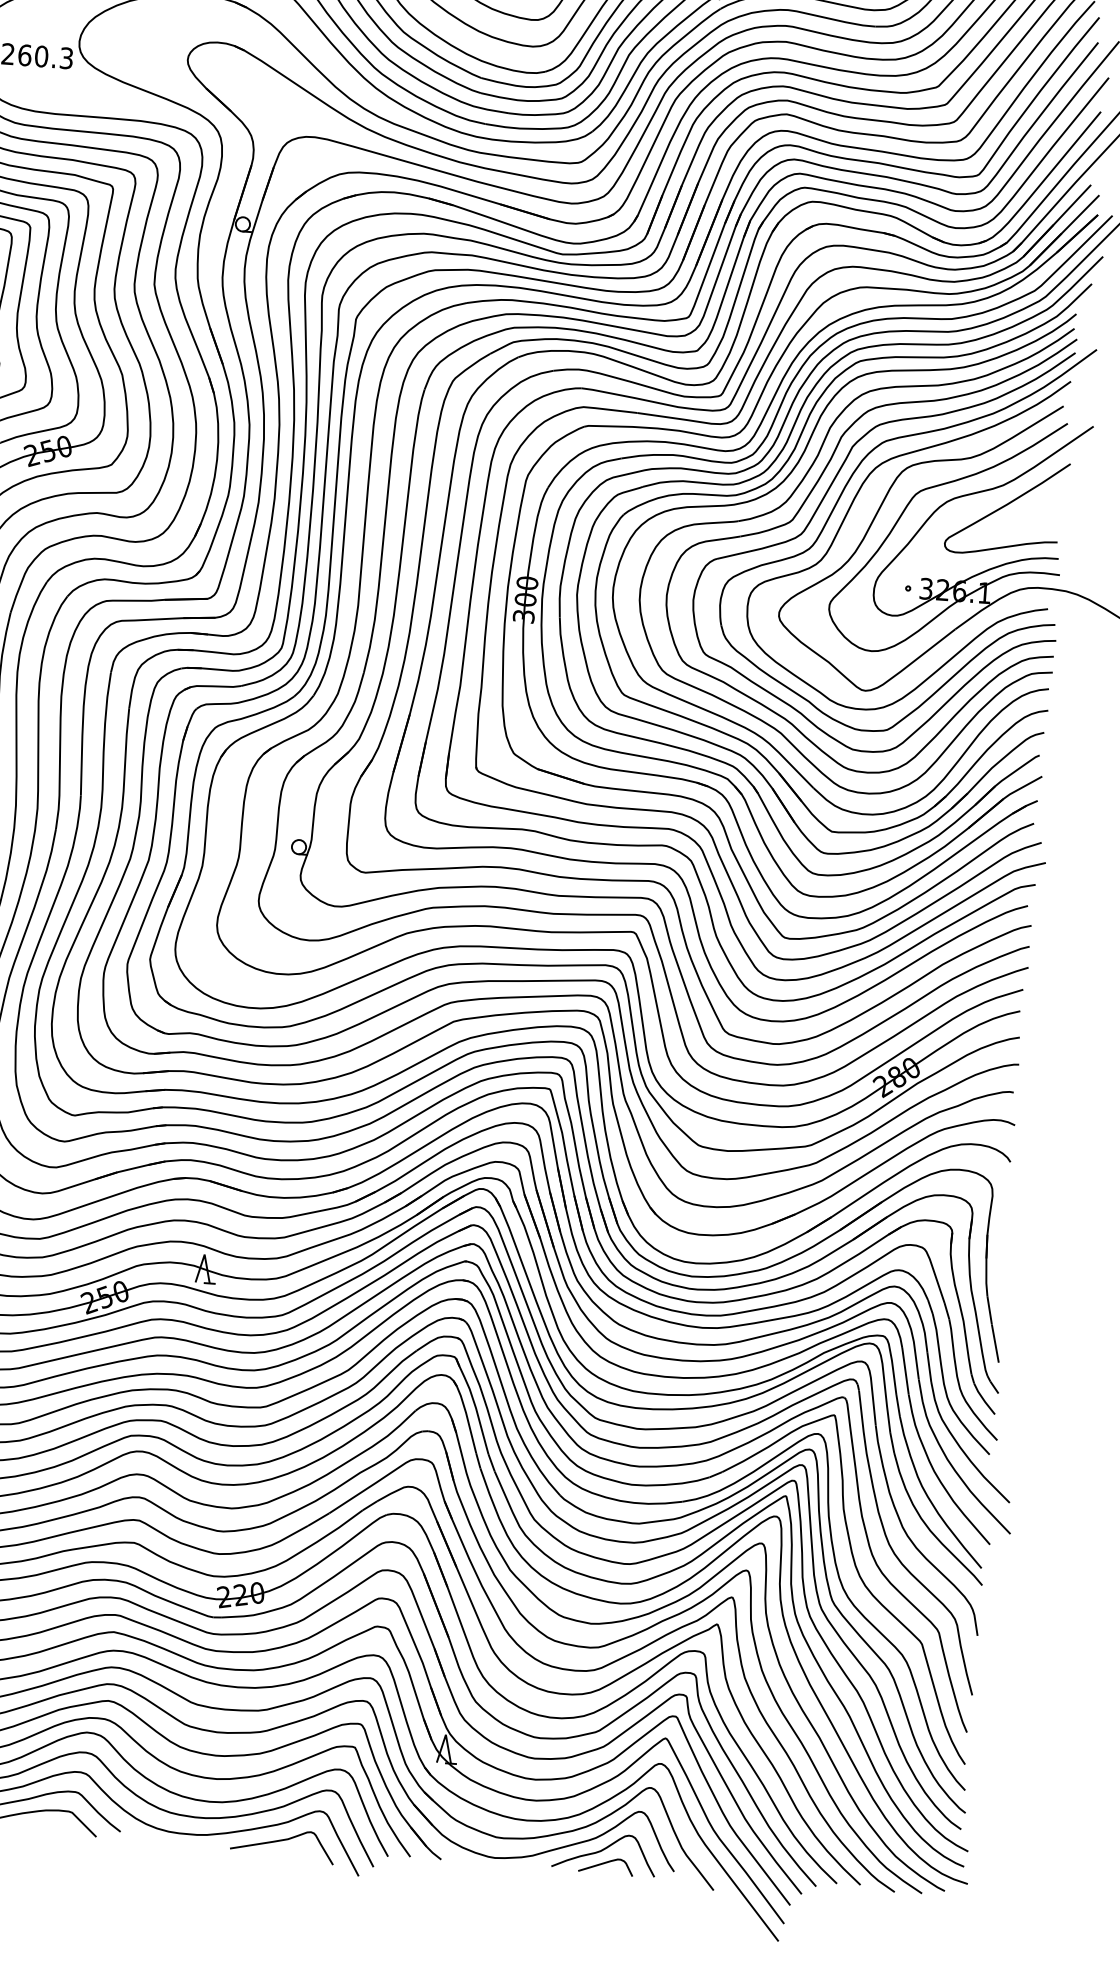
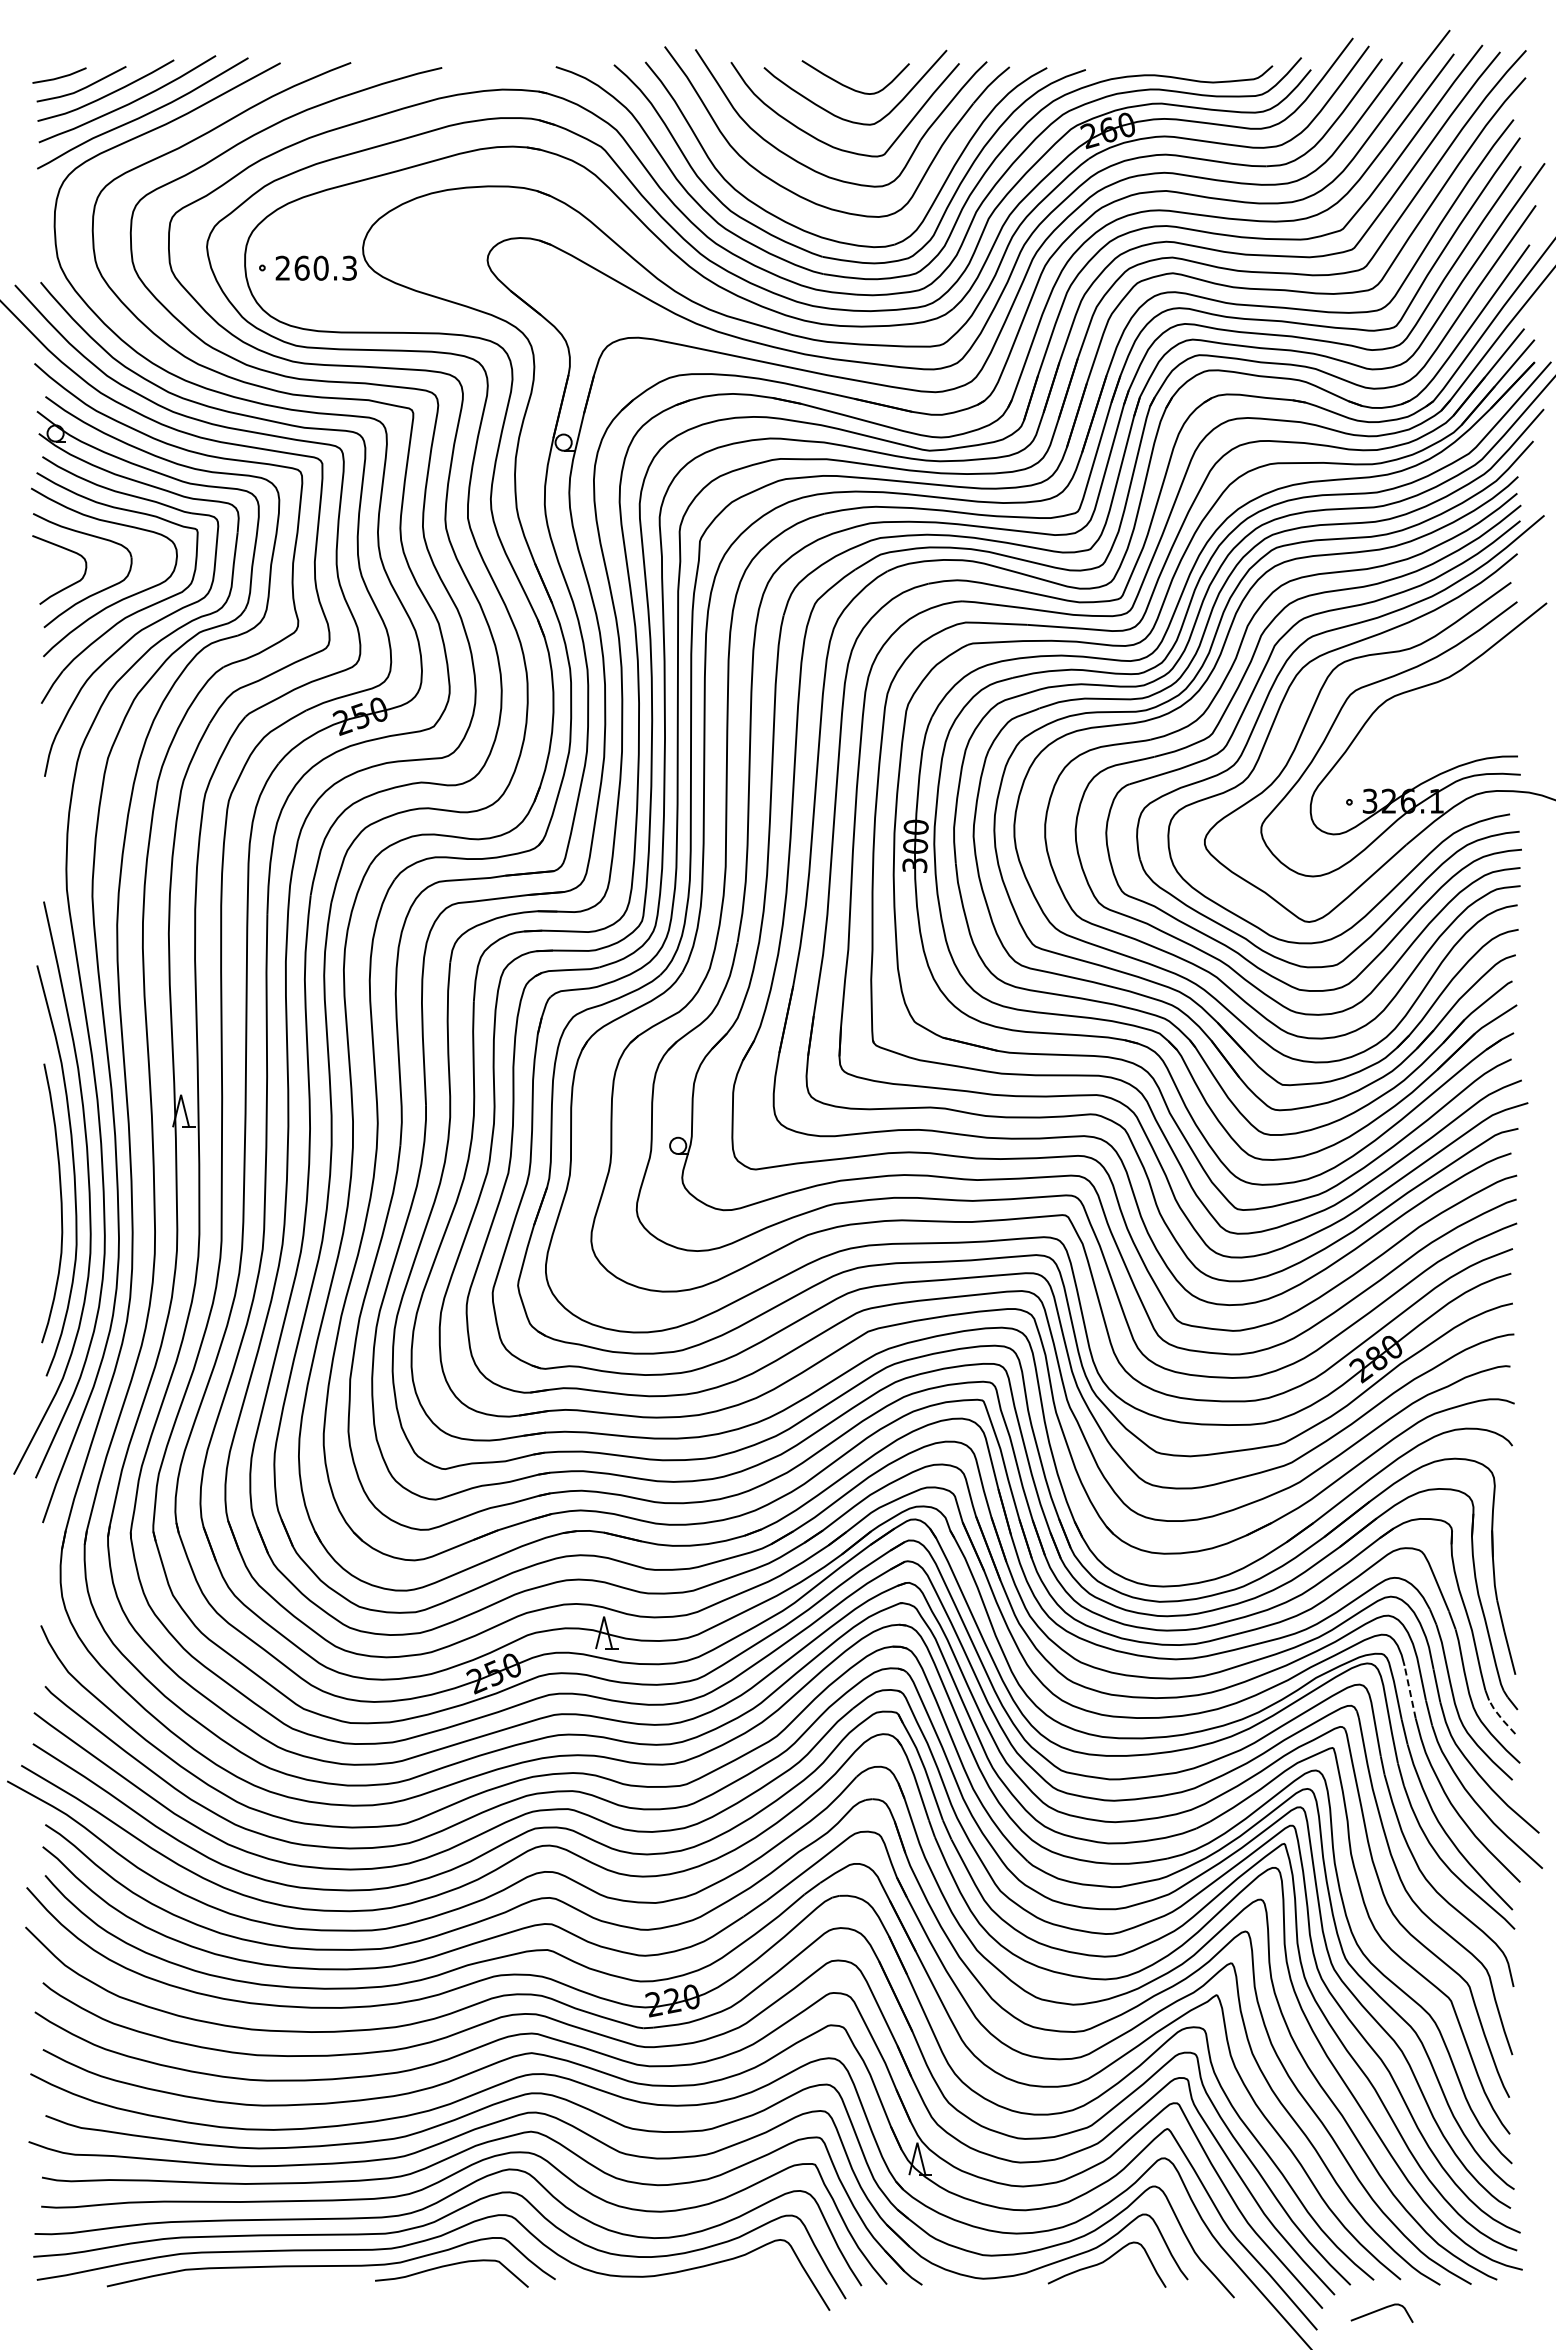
curve: (1006, 506) -> (1454, 700), removed
line: (905, 1371) -> (1410, 1692), solid -> dashed
line: (983, 1399) -> (1500, 1717), solid -> dashed
curve: (280, 1841) -> (738, 2277), removed
curve: (605, 1863) -> (1381, 2310), moved

